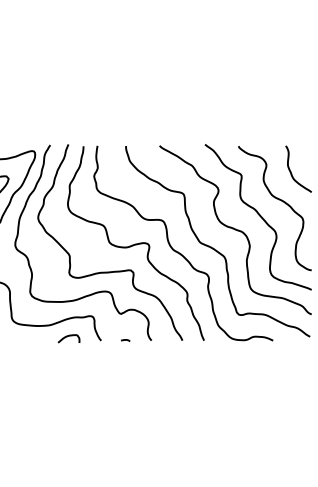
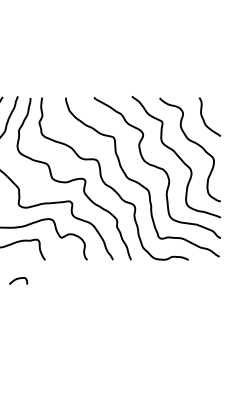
curve: (67, 337) -> (17, 279), moved
curve: (125, 340) -> (65, 259), removed

